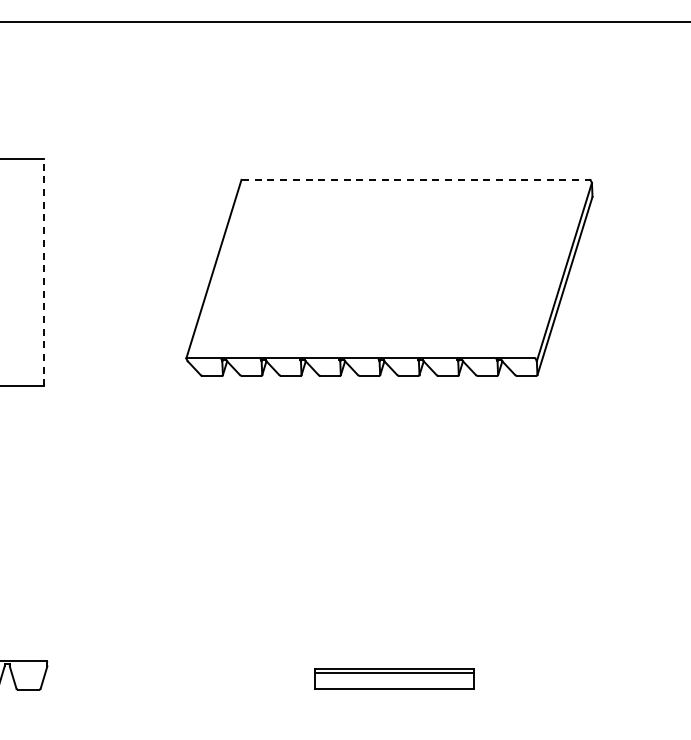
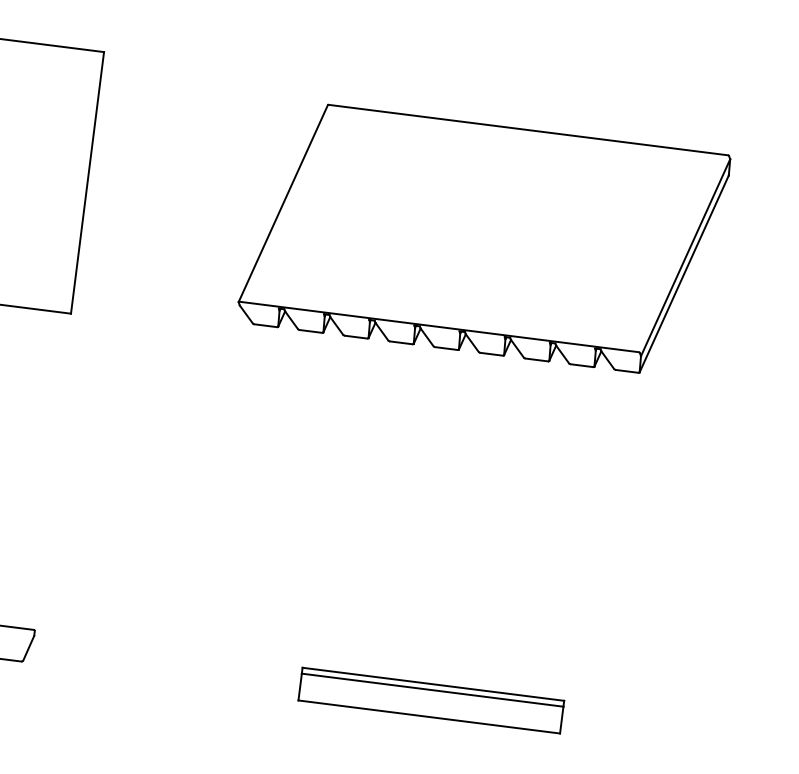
line: (415, 179) -> (527, 129), dashed -> solid
line: (43, 272) -> (86, 182), dashed -> solid
part: (394, 678) -> (431, 700), size x1.43

